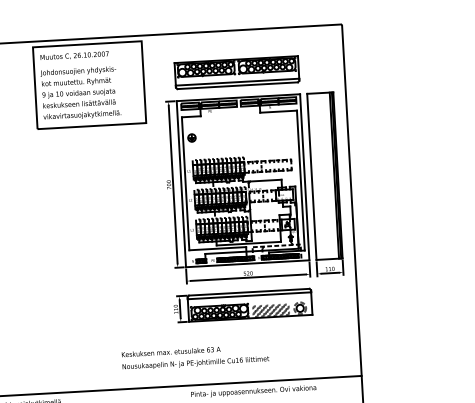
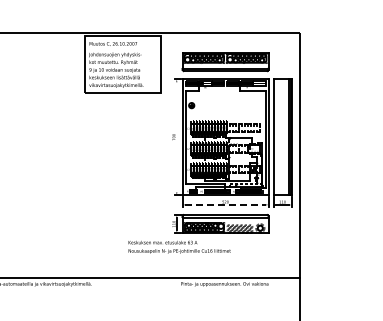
line: (172, 184) -> (176, 137), removed
line: (249, 277) -> (226, 204), solid -> dashed
text: (195, 356) -> (179, 246), moved

